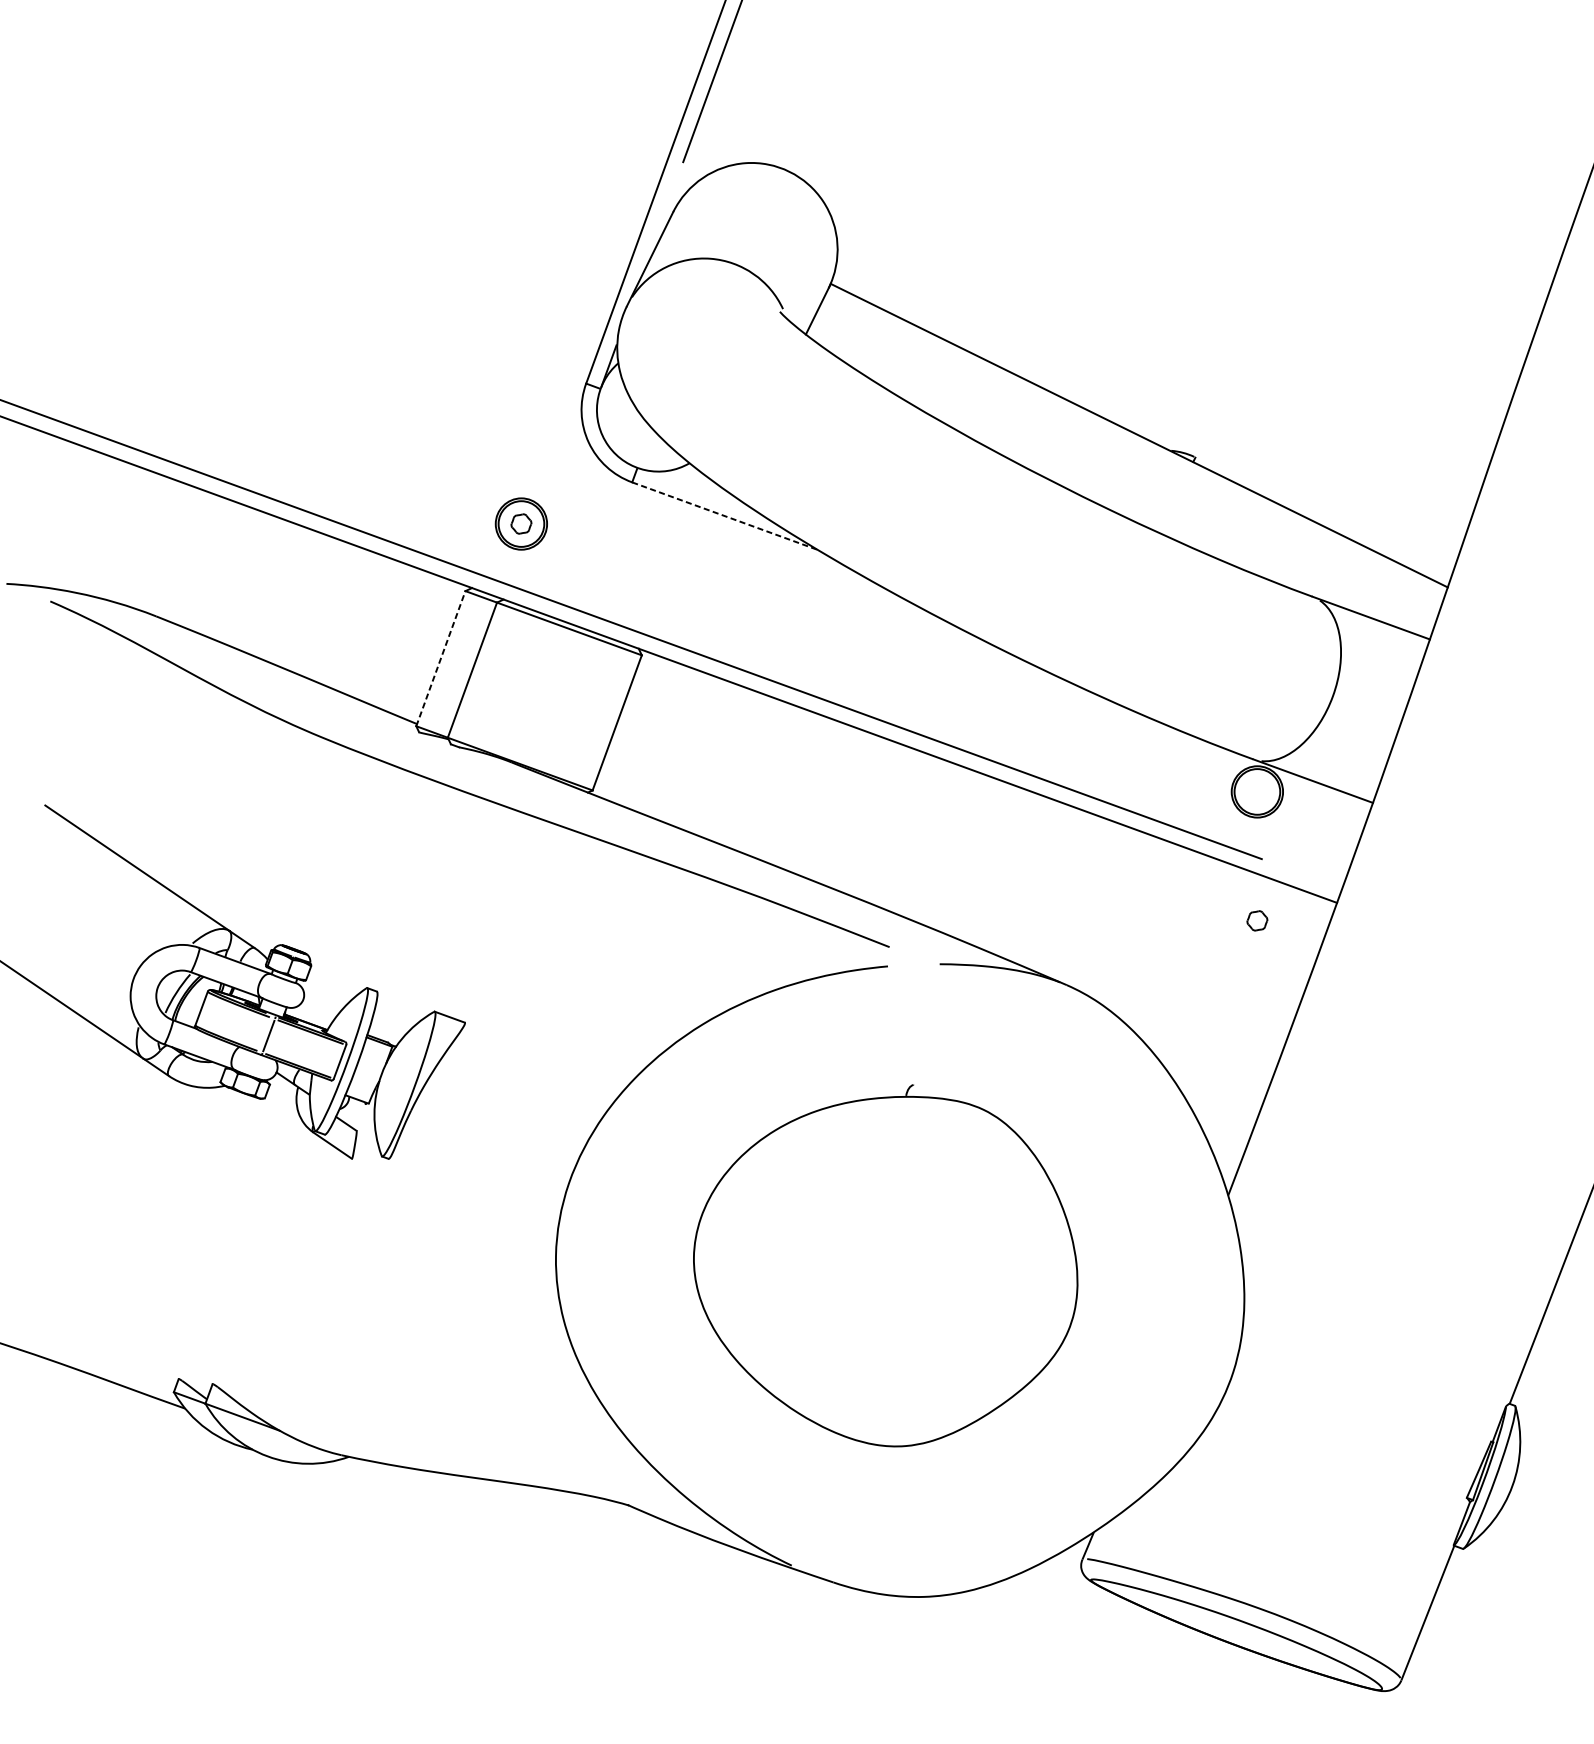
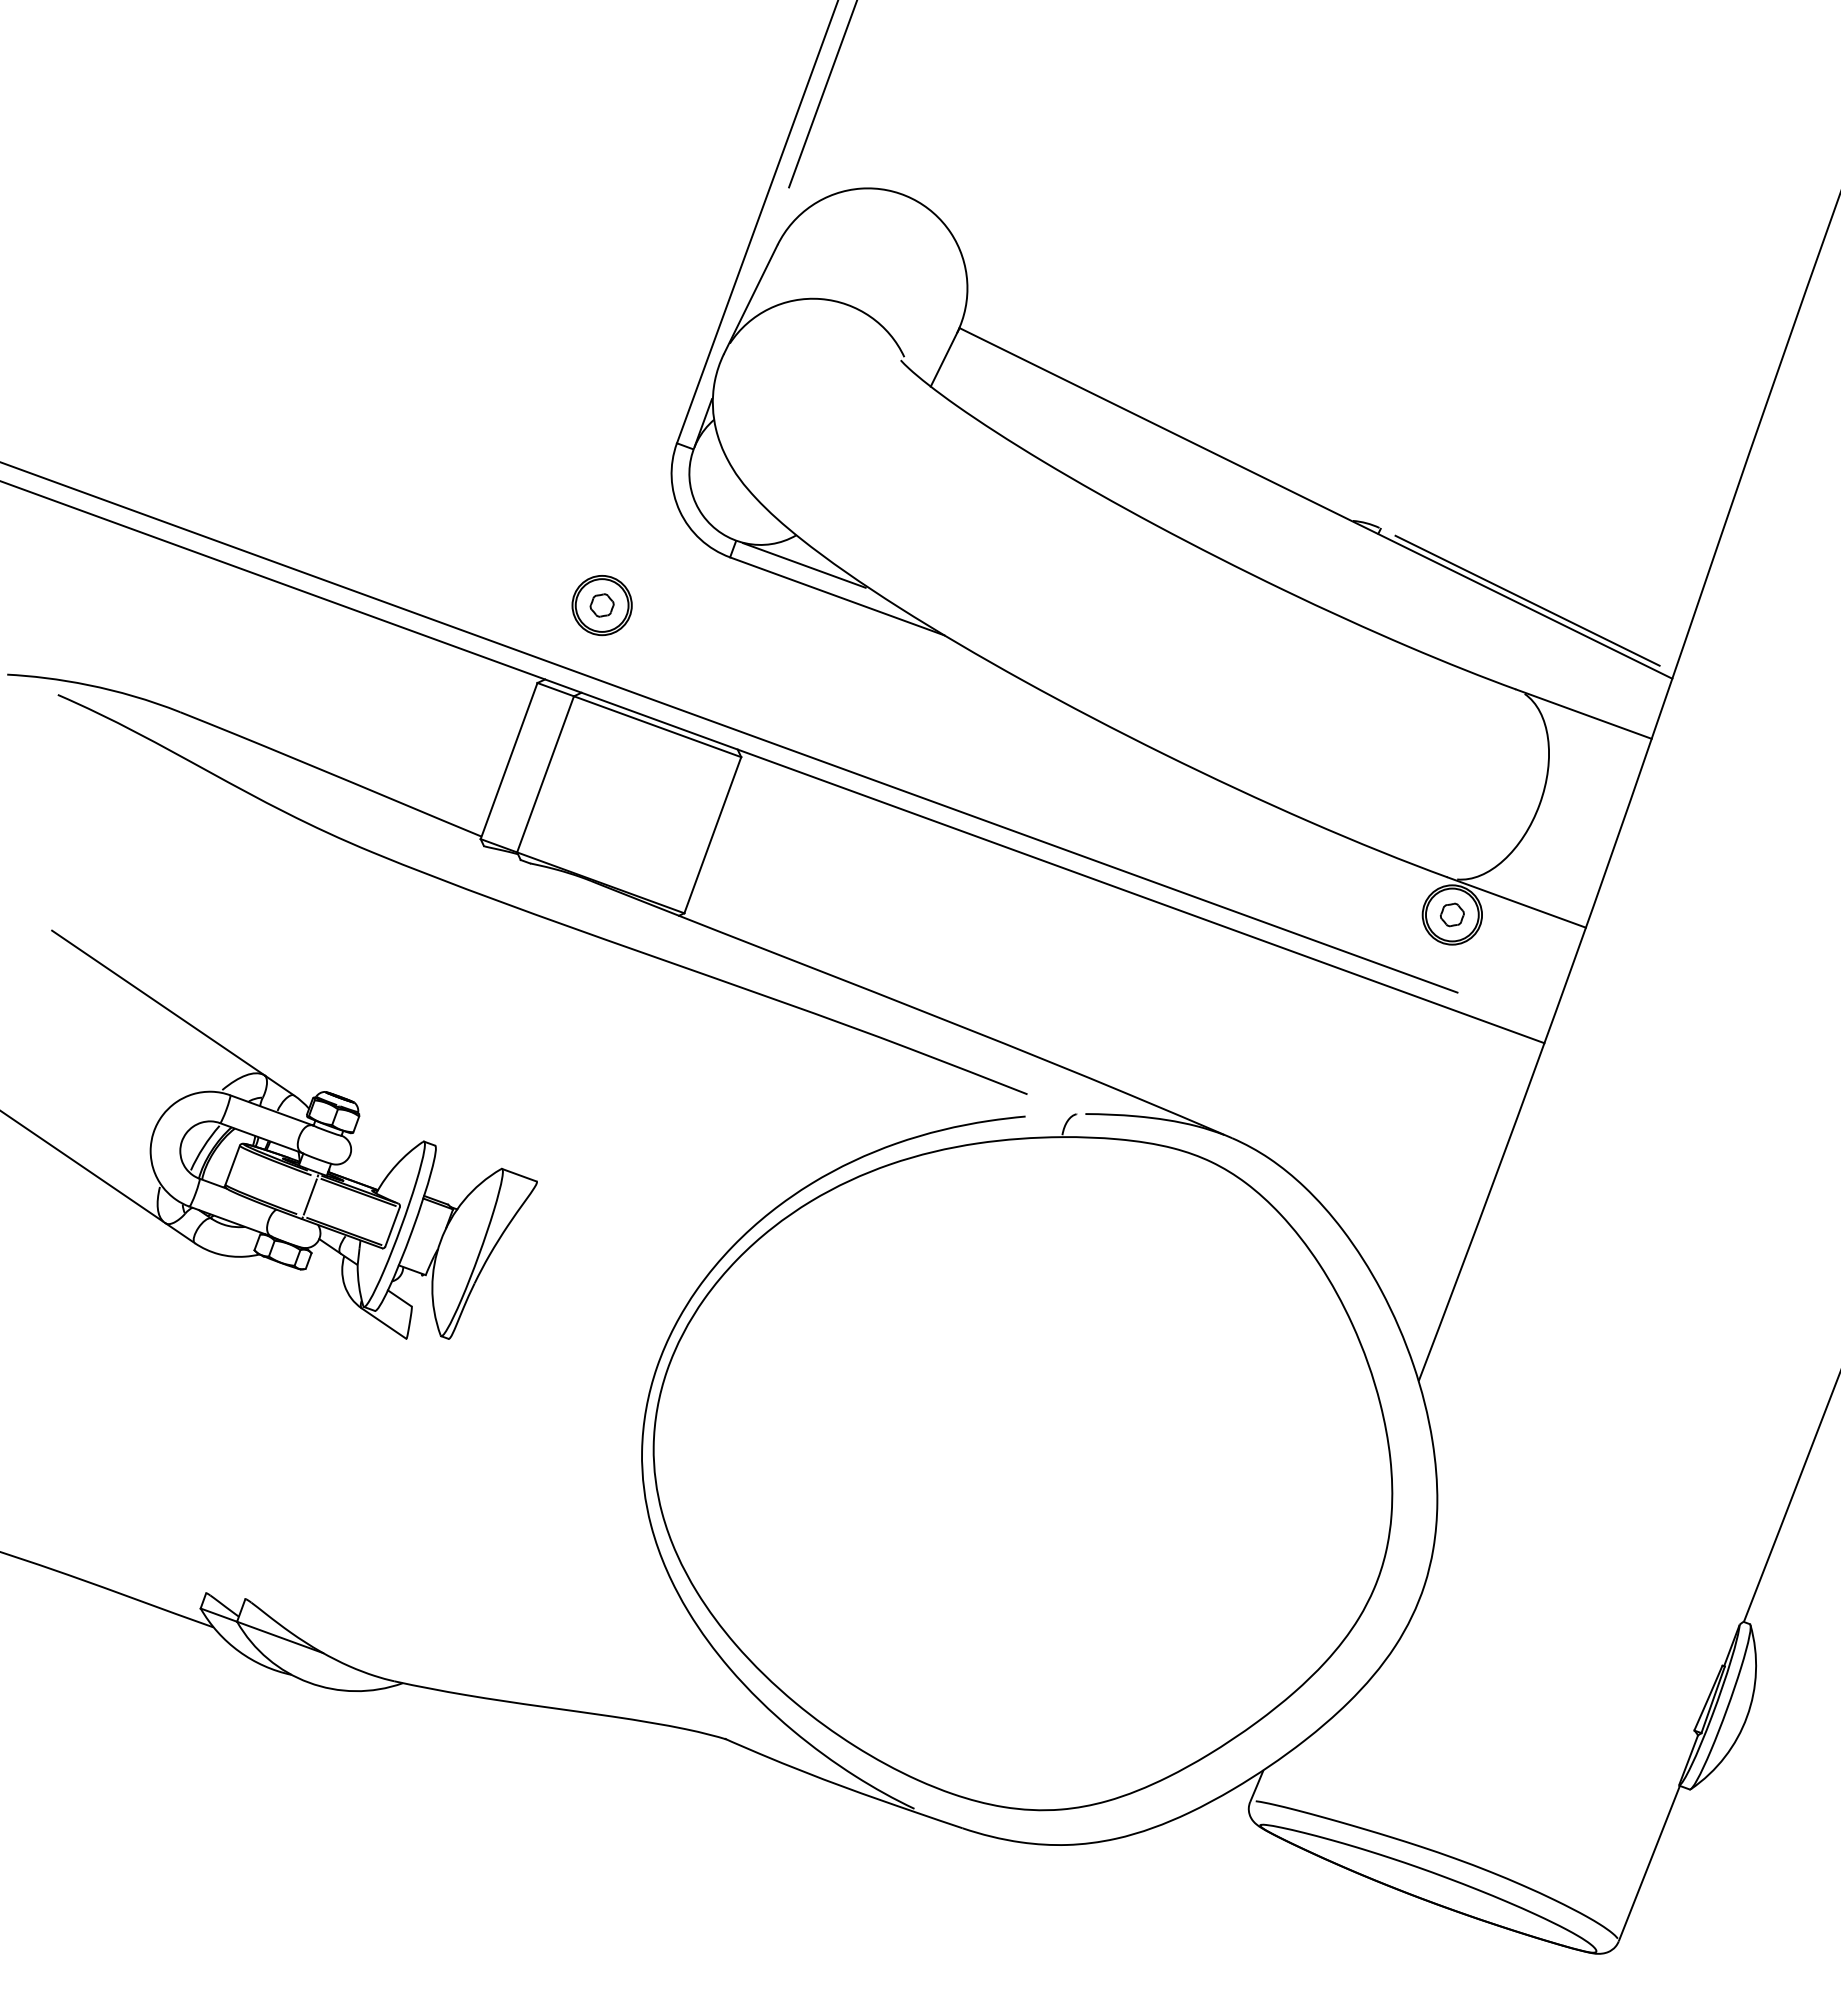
line: (696, 489) -> (804, 565), added
line: (725, 516) -> (837, 596), dashed -> solid
line: (1322, 519) -> (1527, 600), added
line: (441, 658) -> (509, 760), dashed -> solid
part: (1256, 920) -> (1451, 914), moved
part: (885, 1265) -> (1022, 1462), size x1.67

